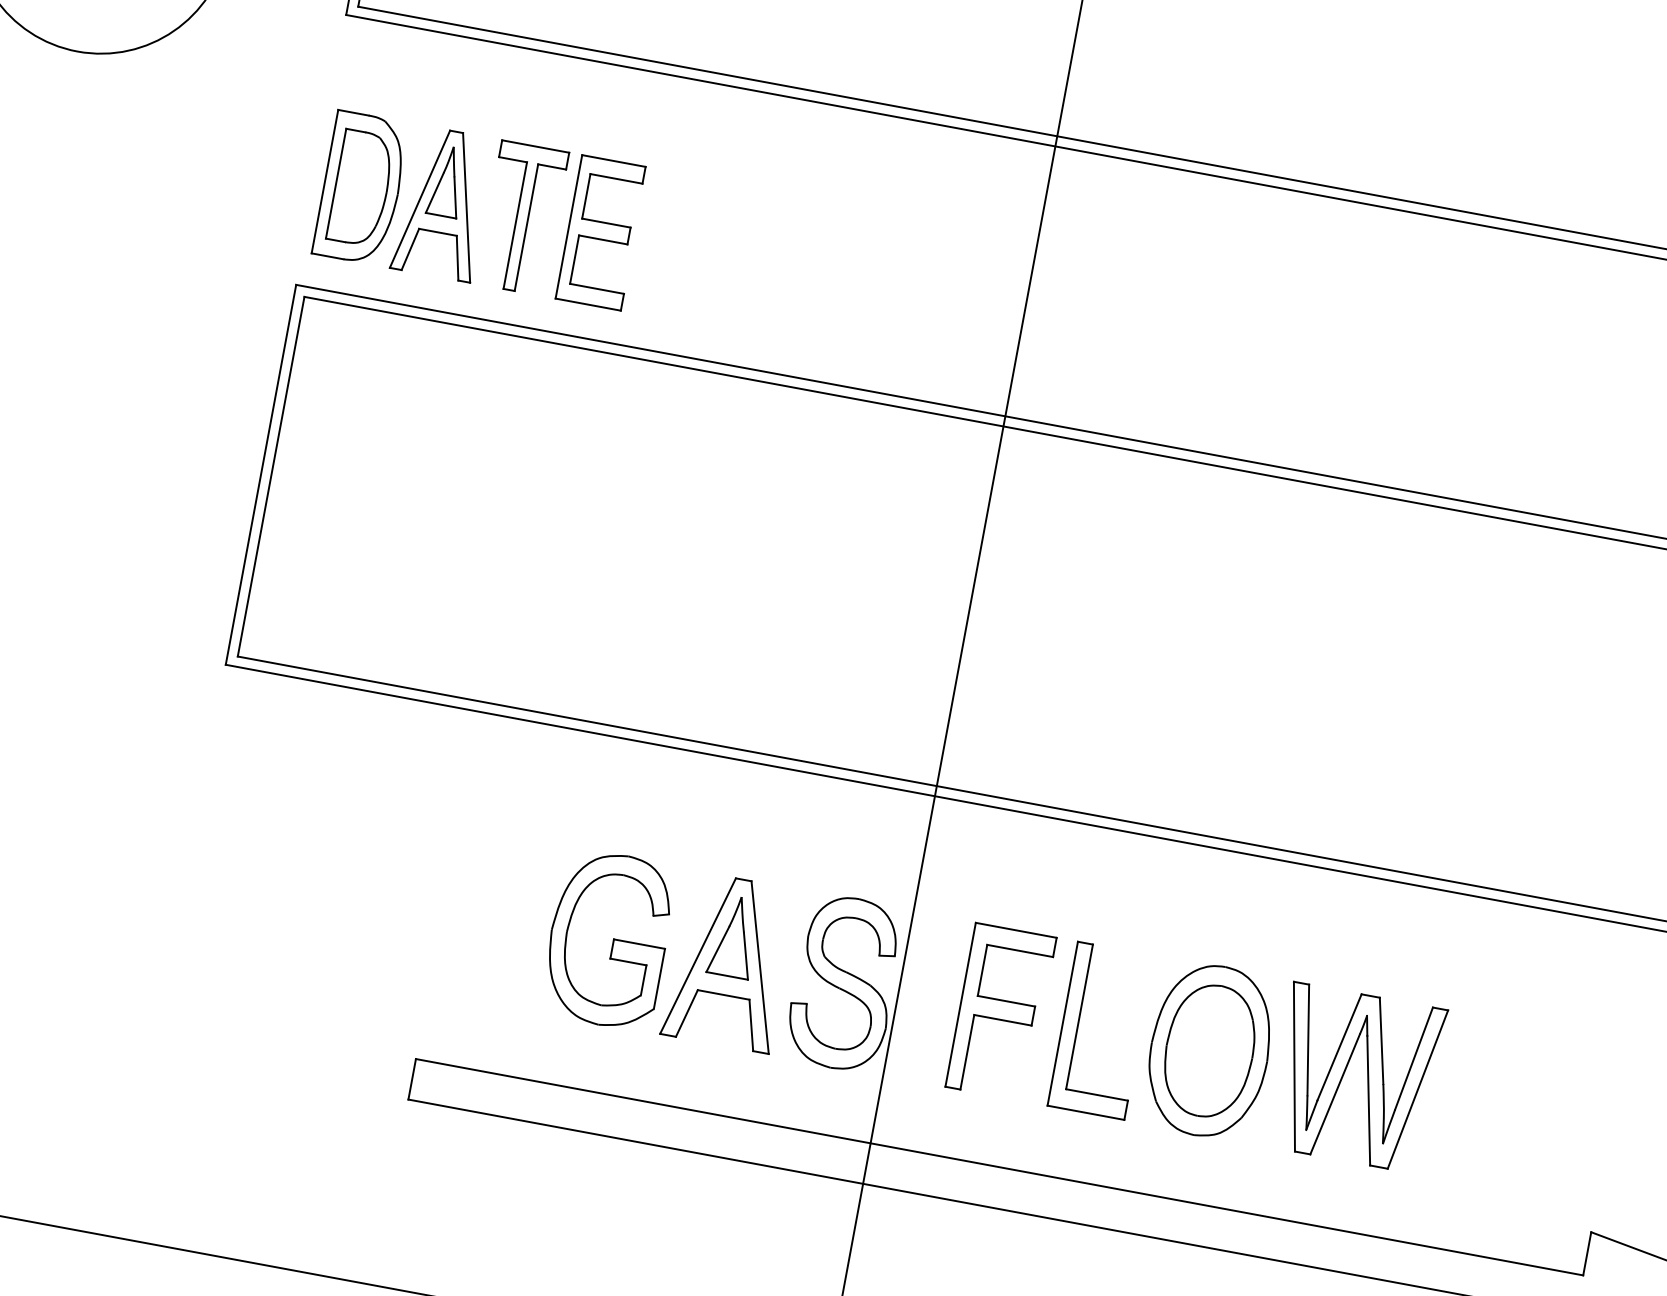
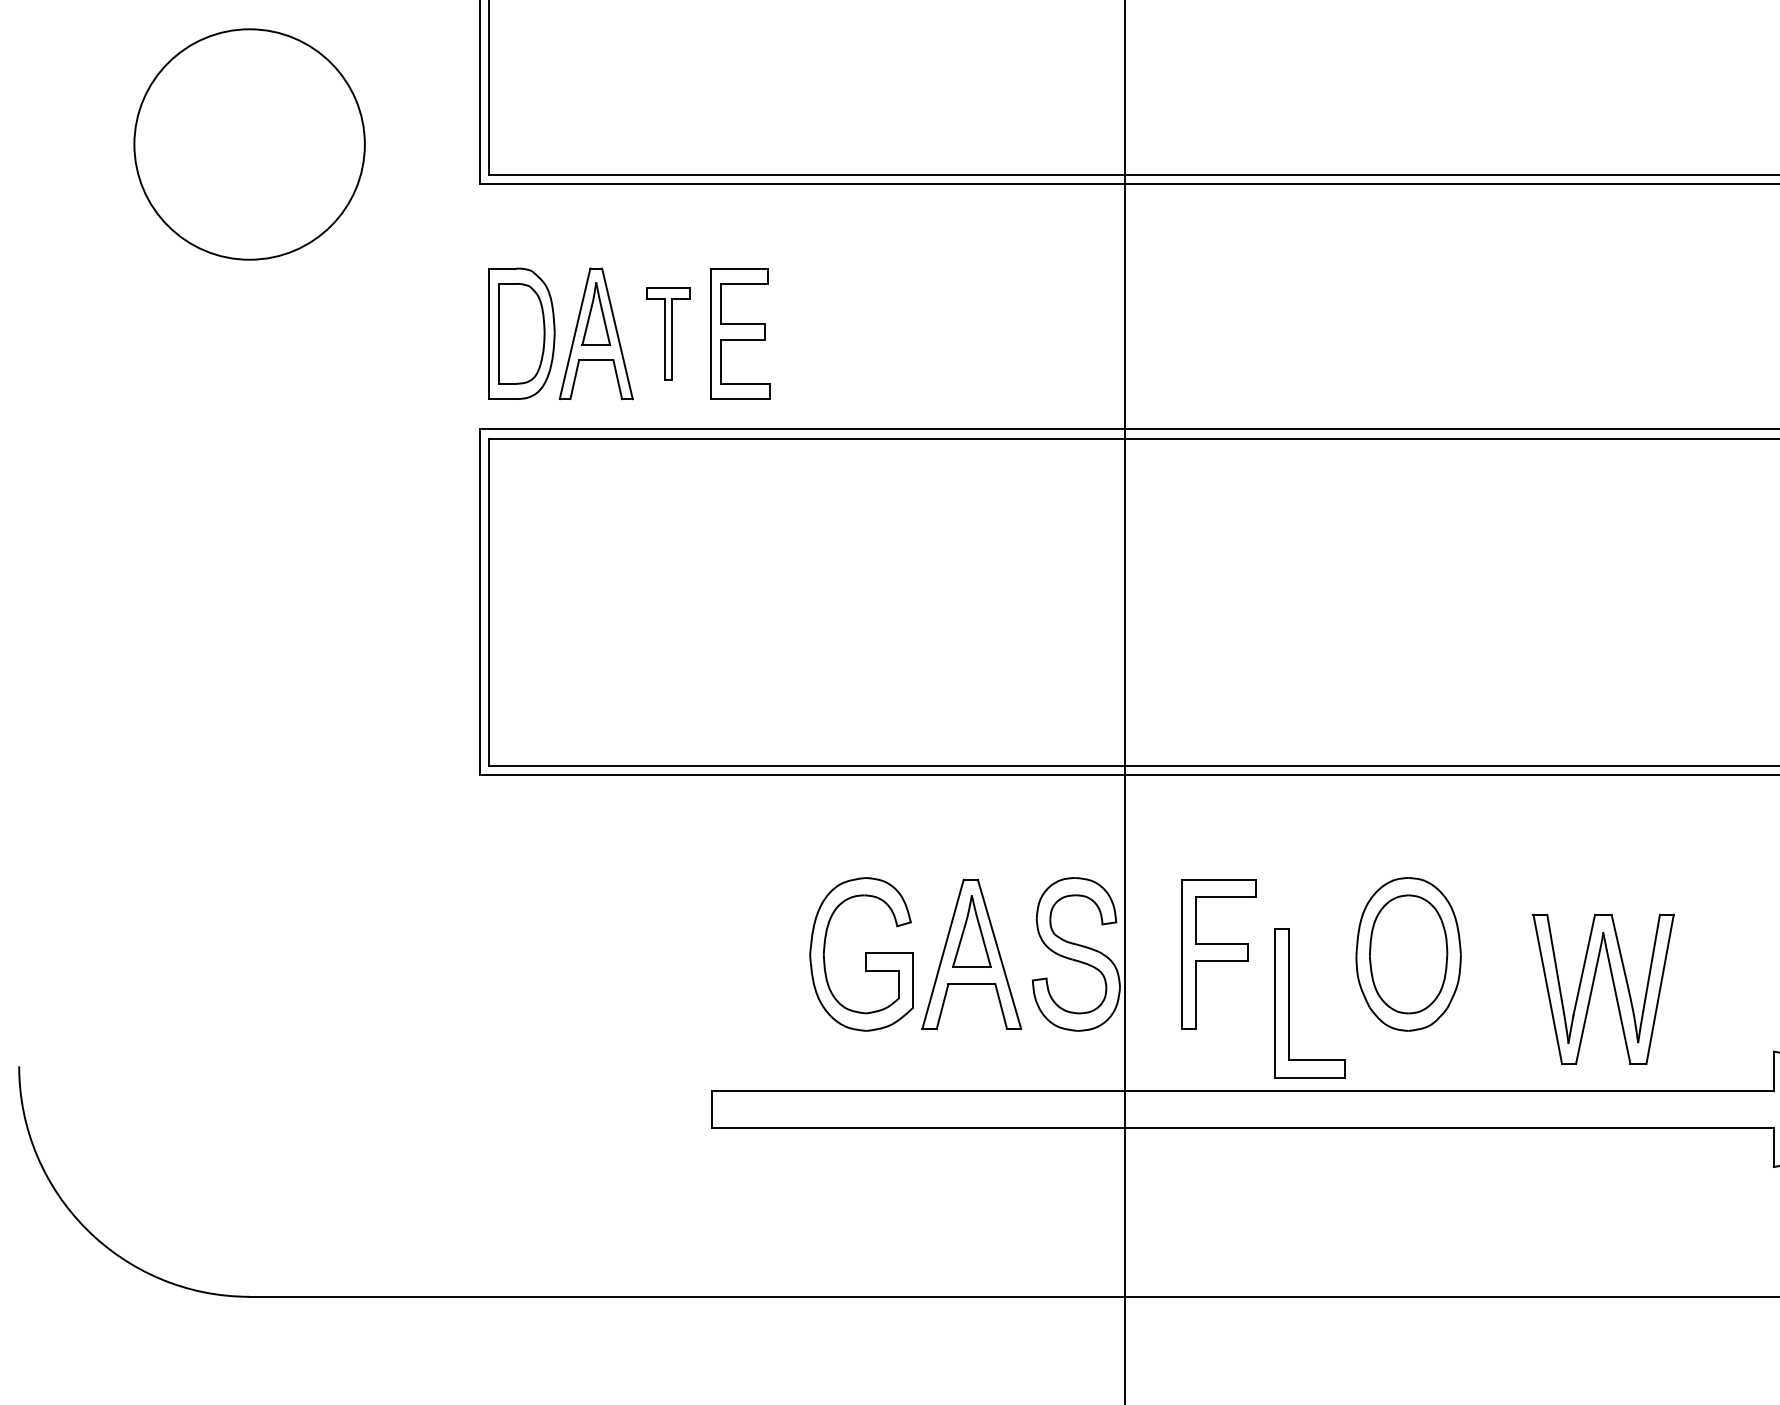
part: (522, 217) -> (668, 333), size x0.7
part: (1078, 1026) -> (1289, 1003), moved
part: (1366, 1079) -> (1613, 988), moved

